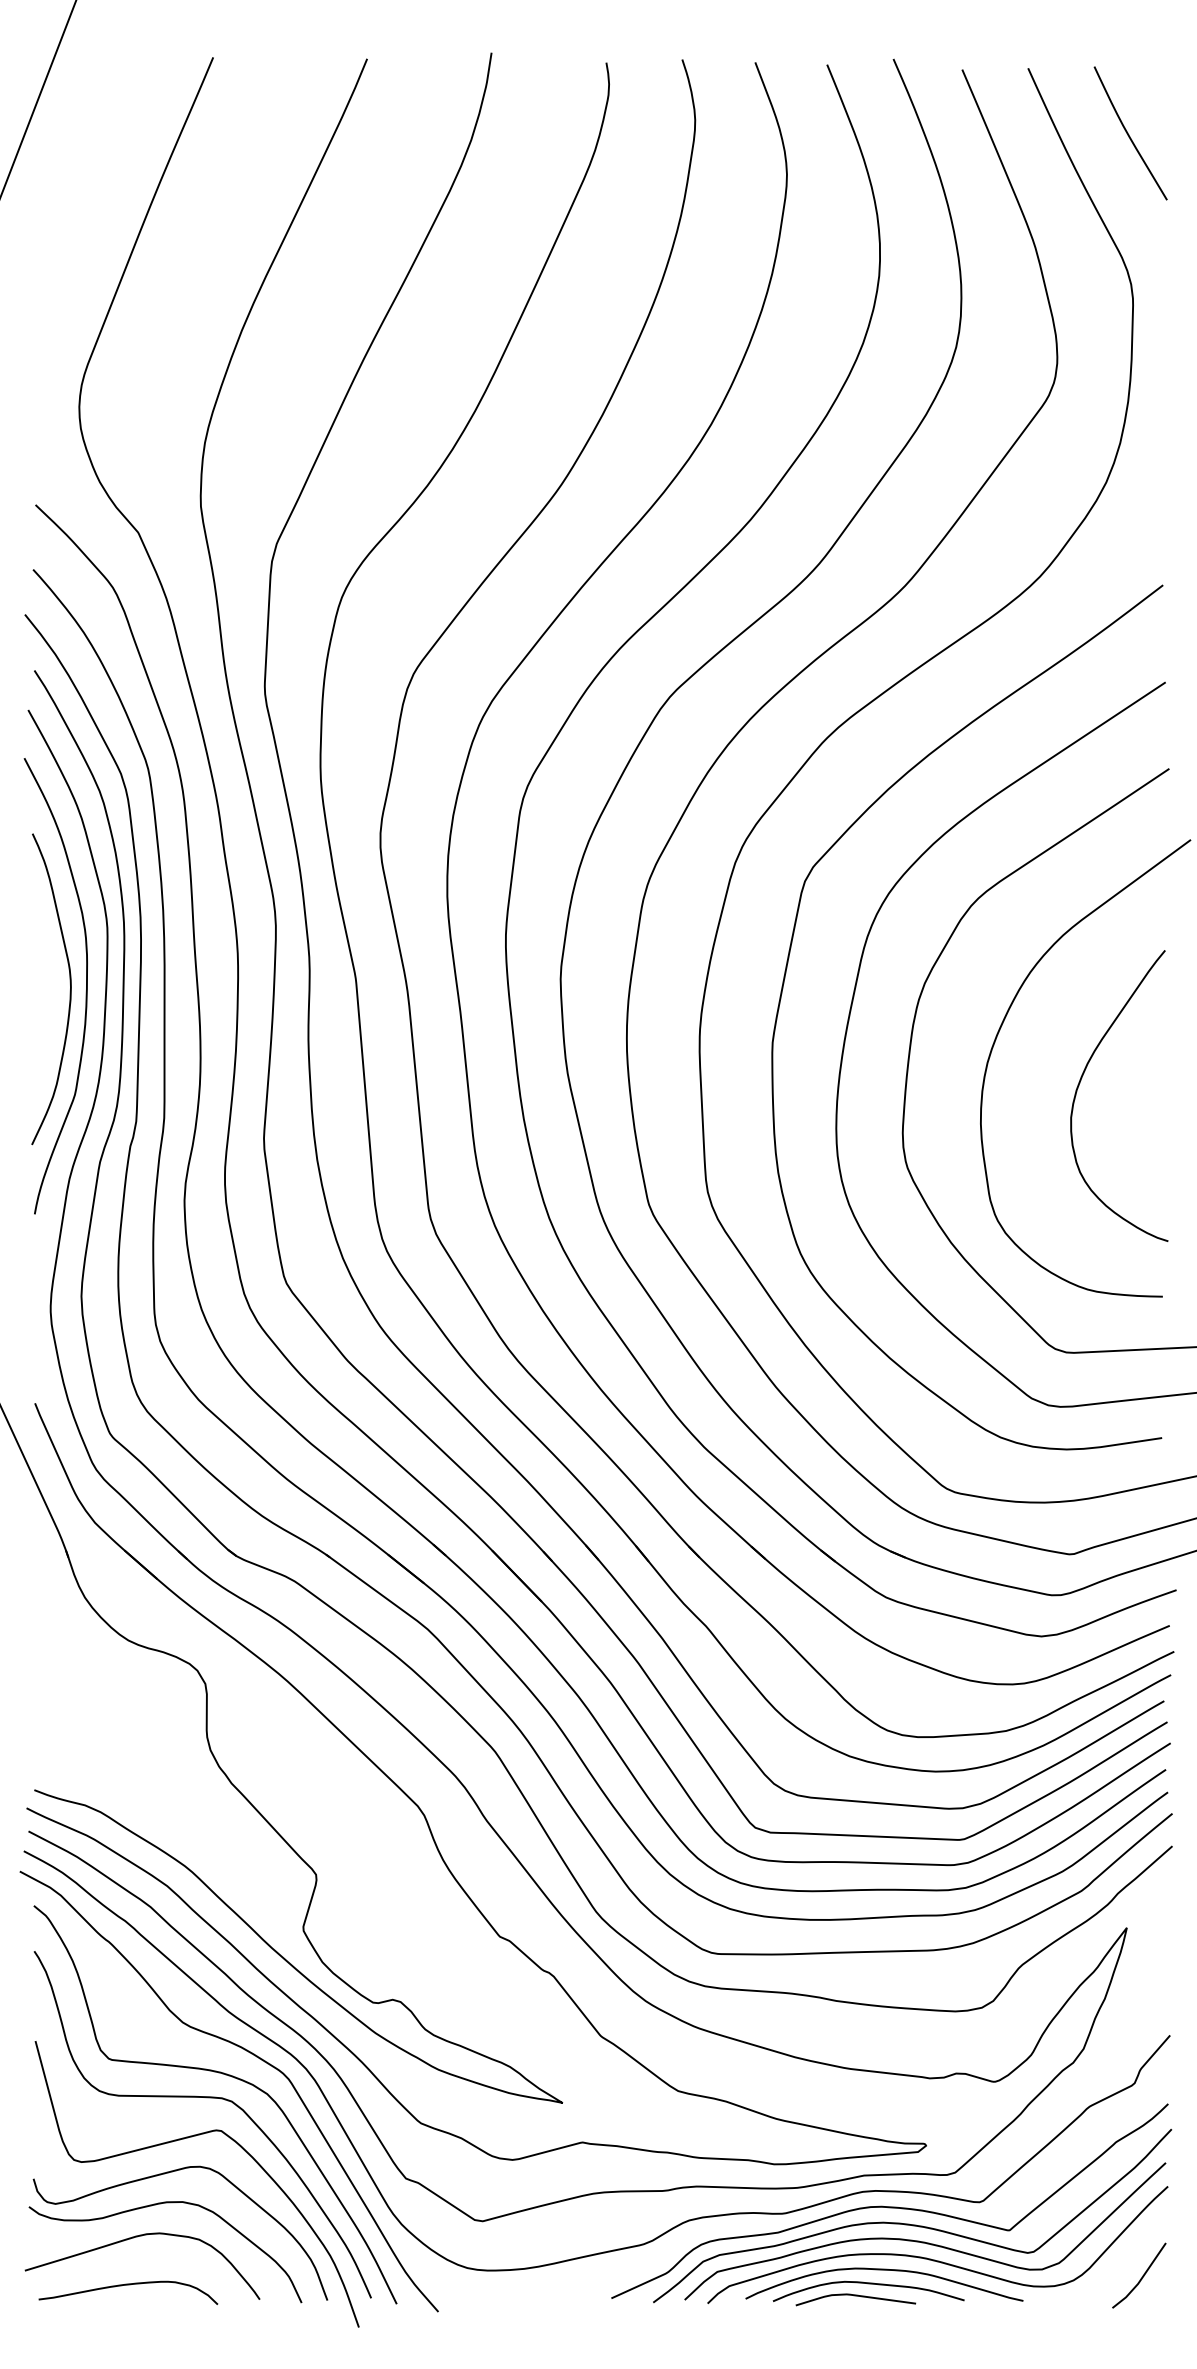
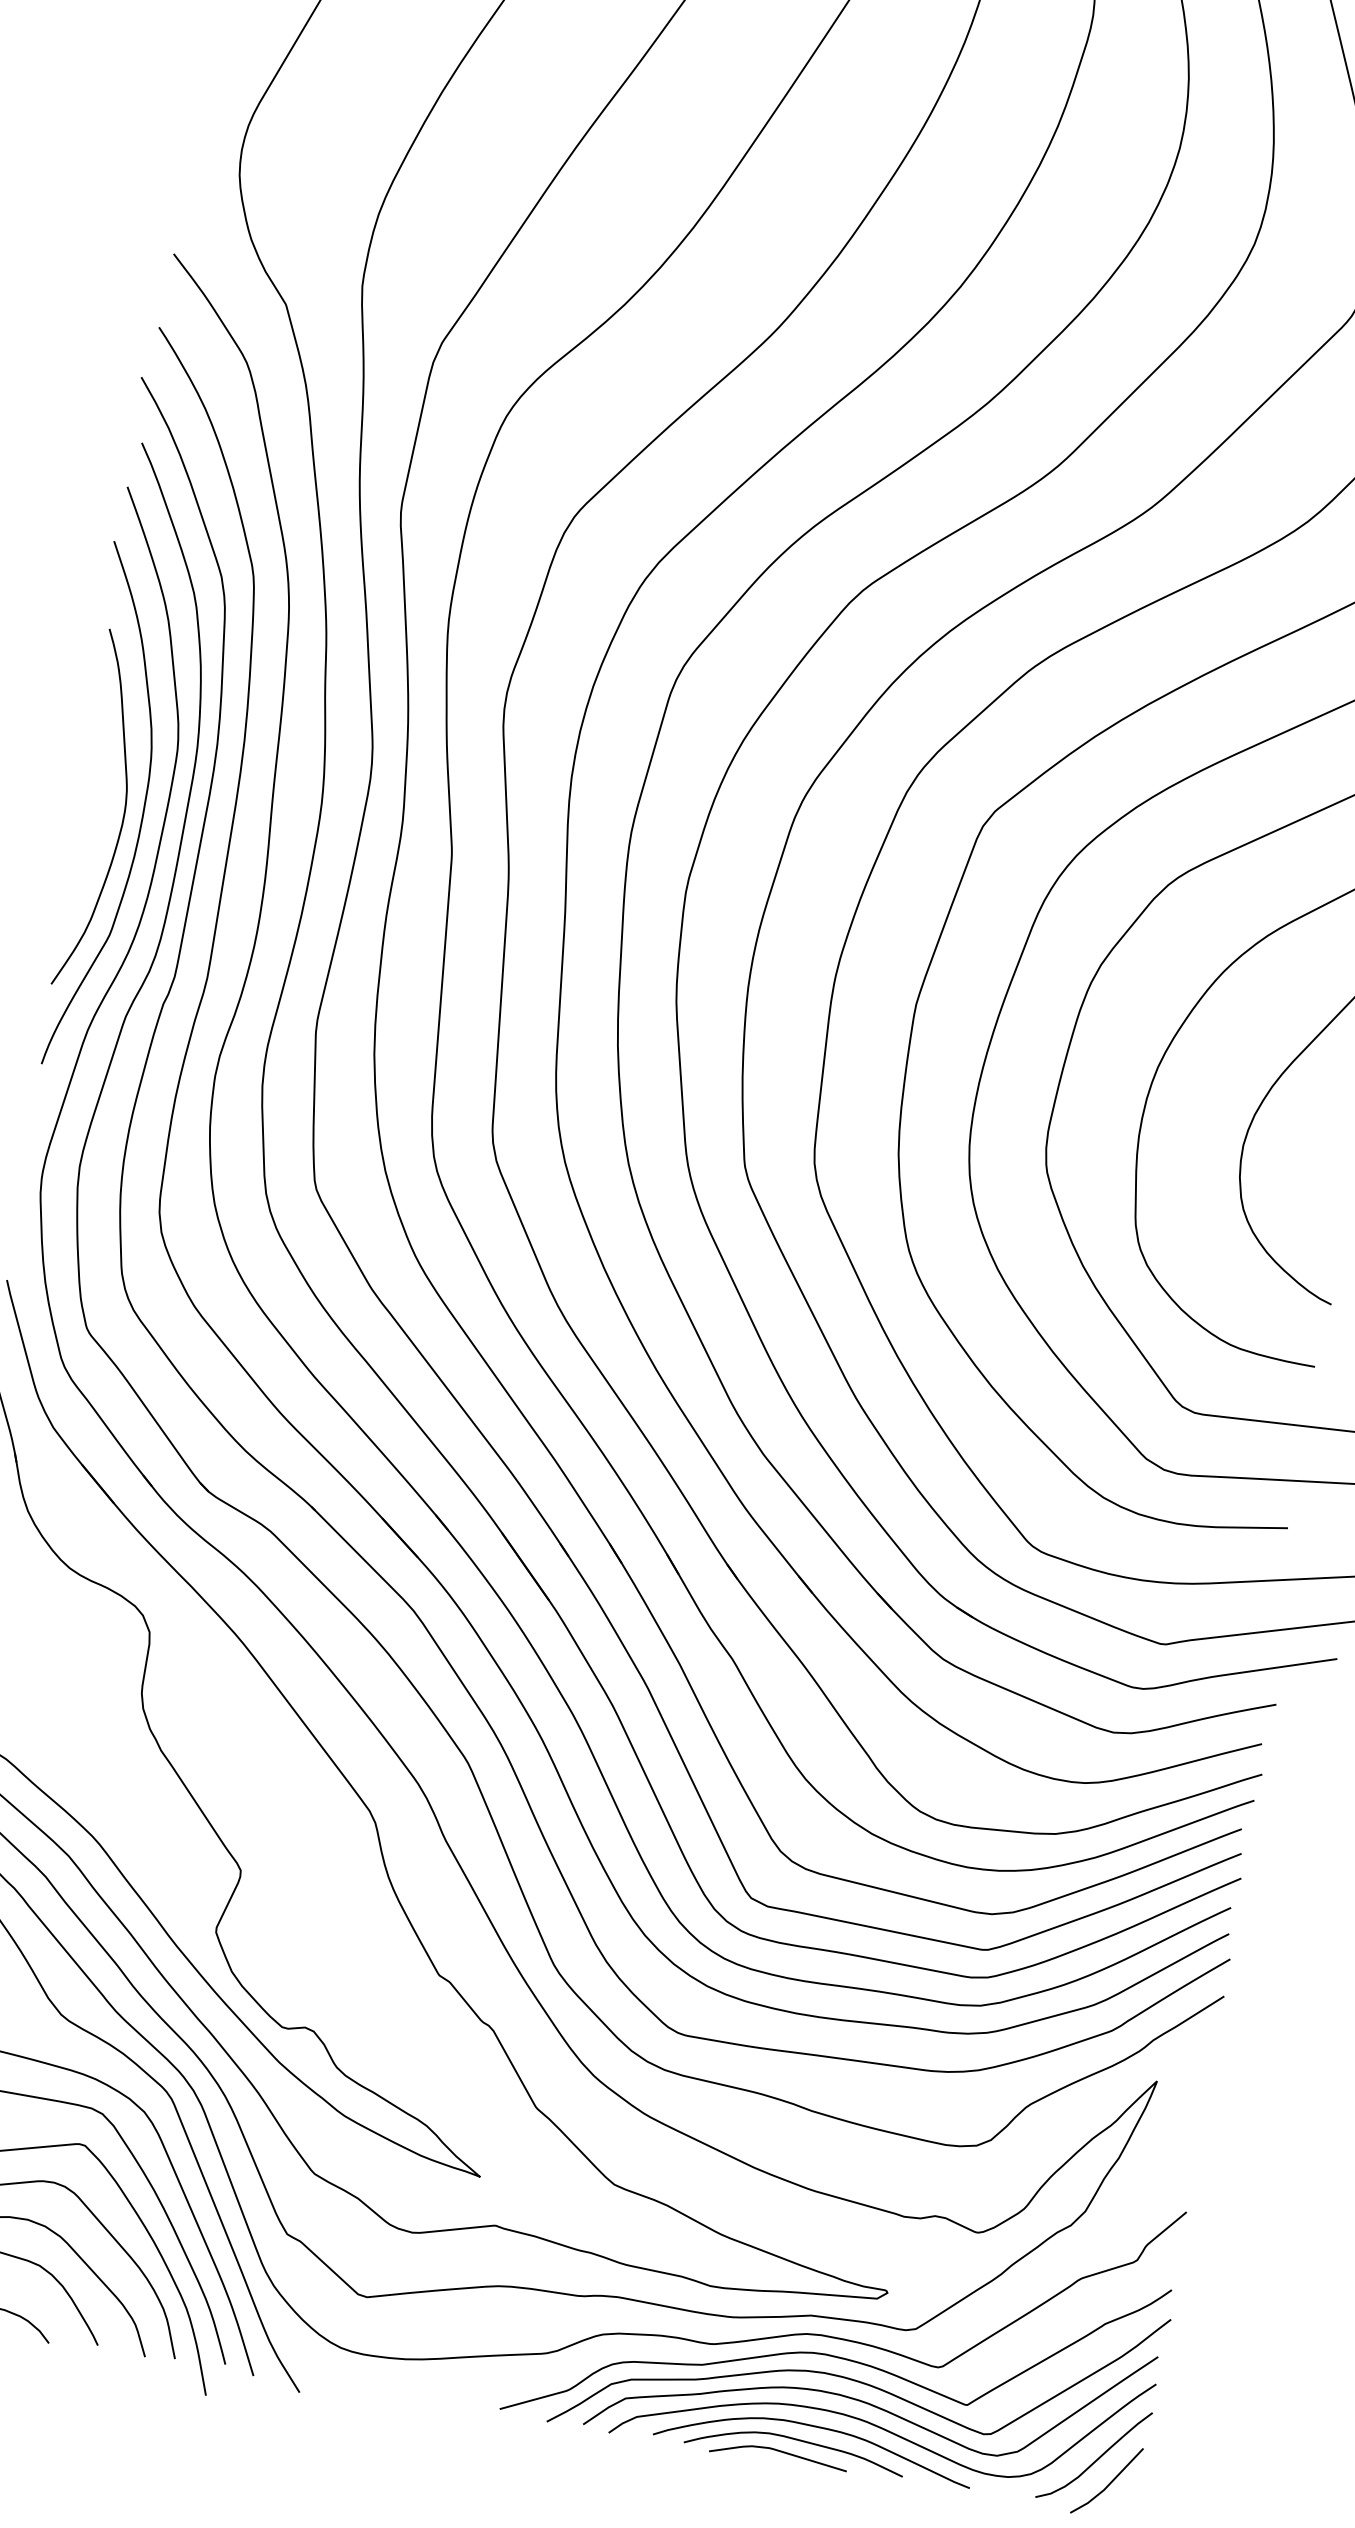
curve: (1128, 2256) -> (1098, 2456), added

